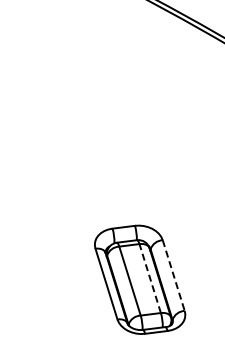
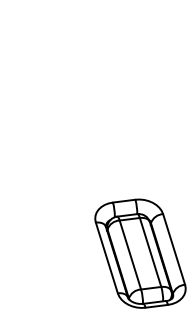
line: (173, 276) -> (173, 250), dashed -> solid
line: (150, 278) -> (150, 252), dashed -> solid

